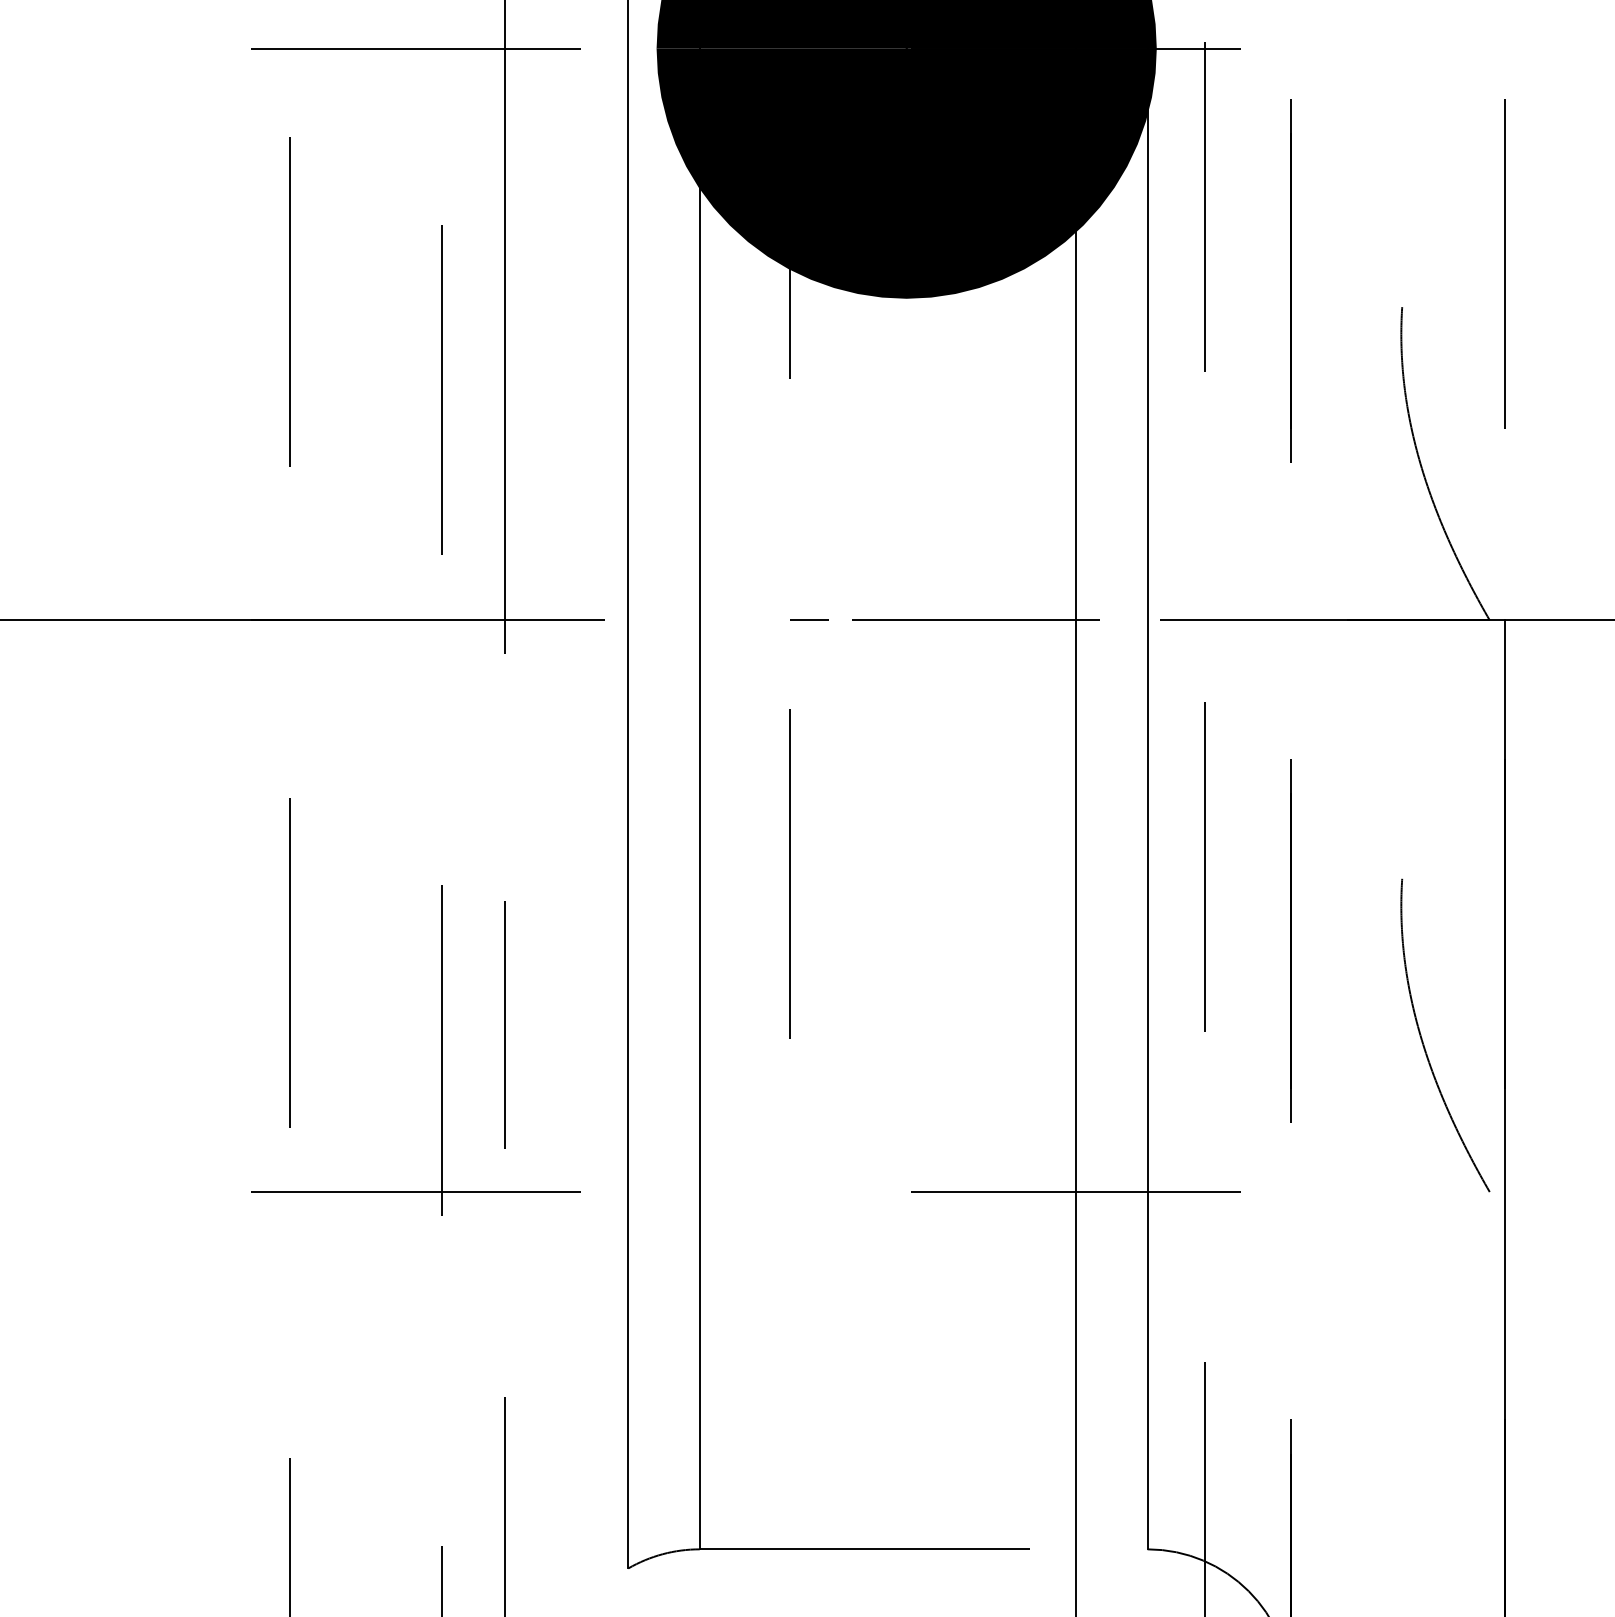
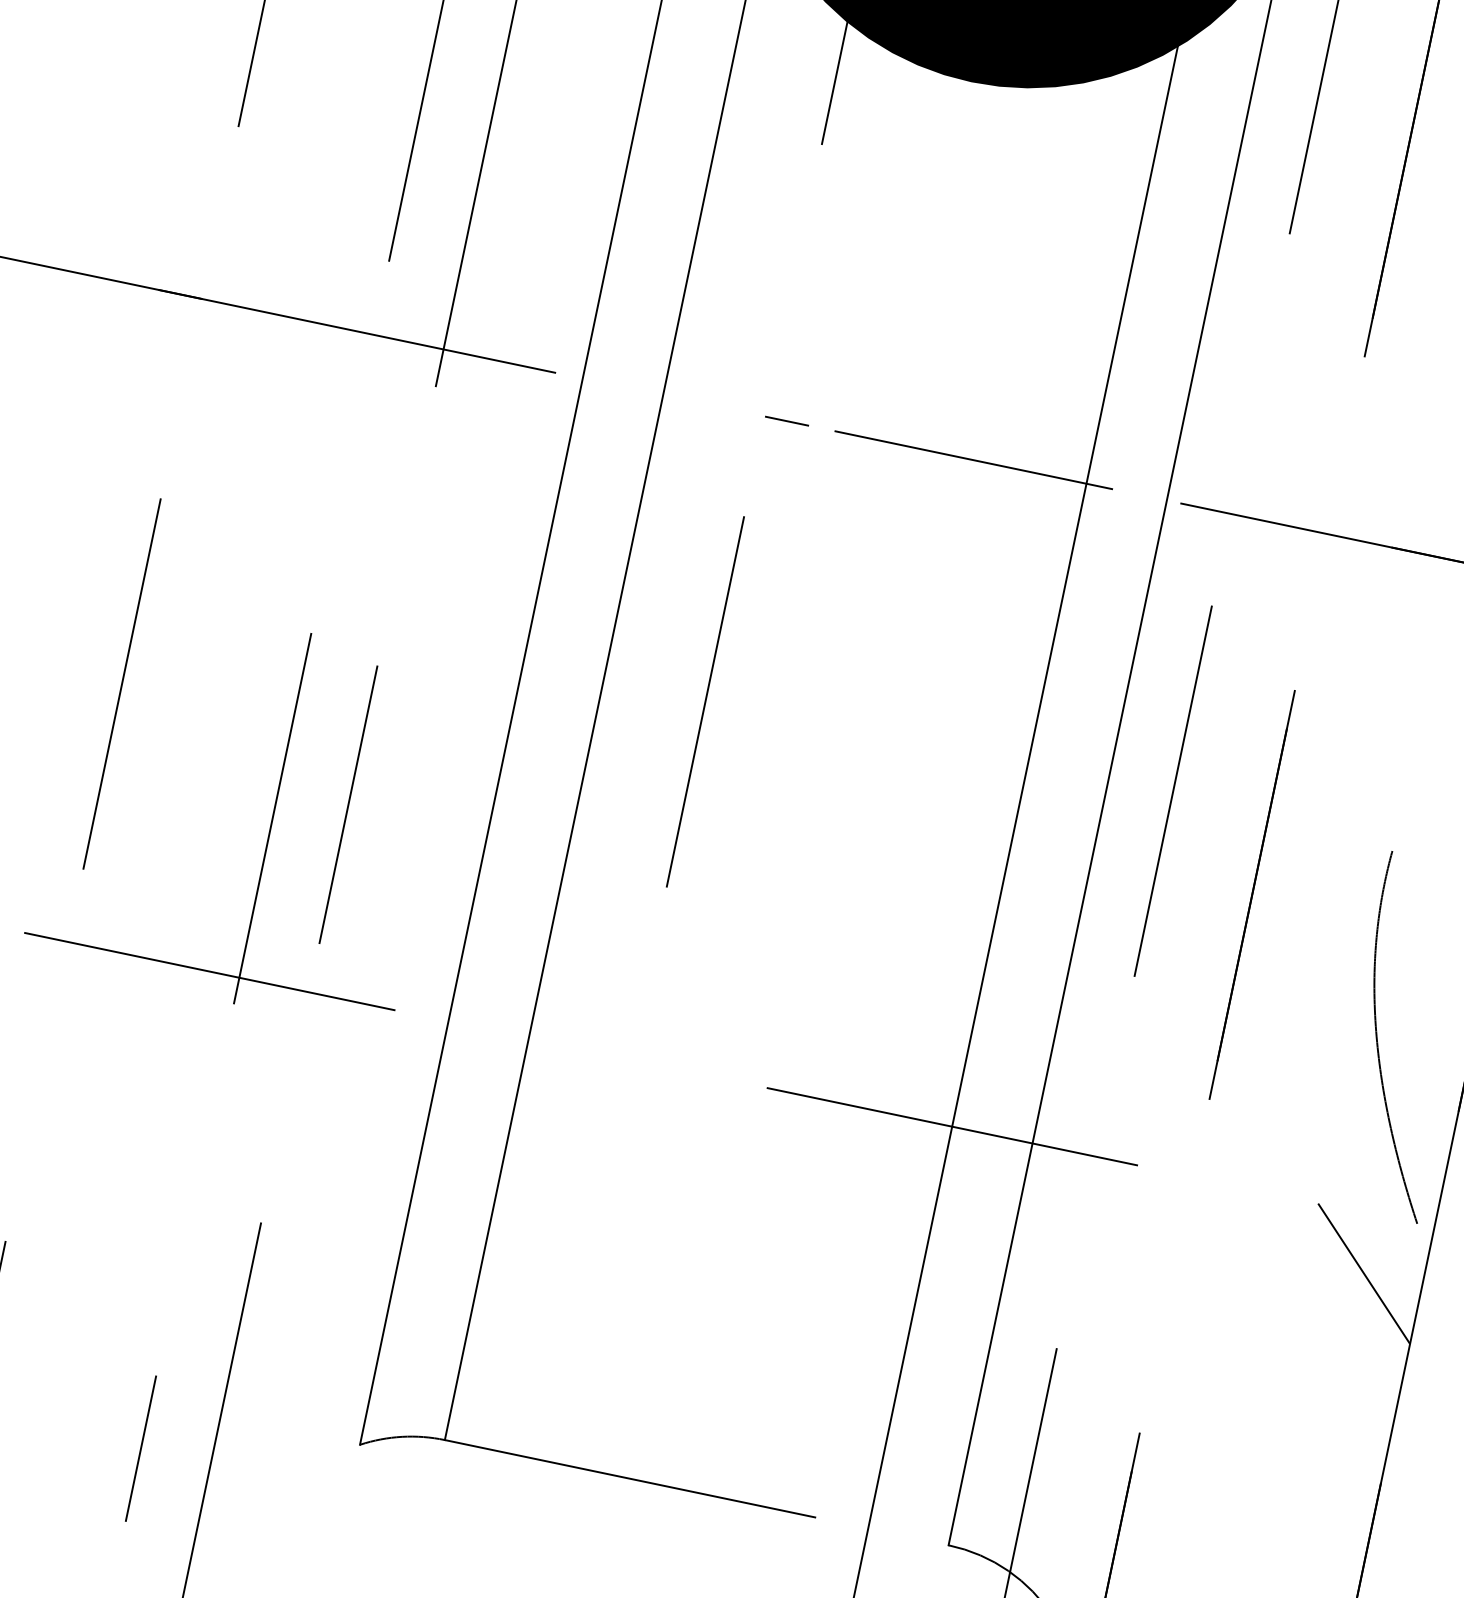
line: (1452, 1243) -> (1363, 1272), added

